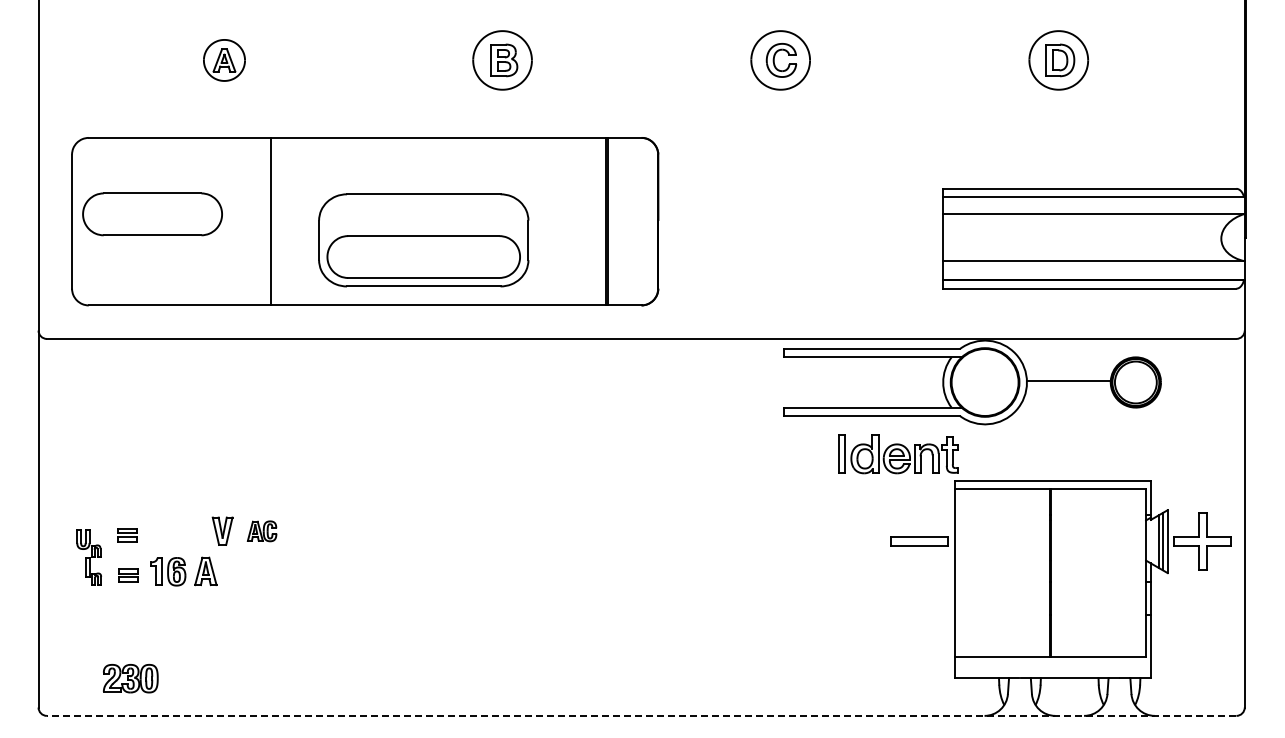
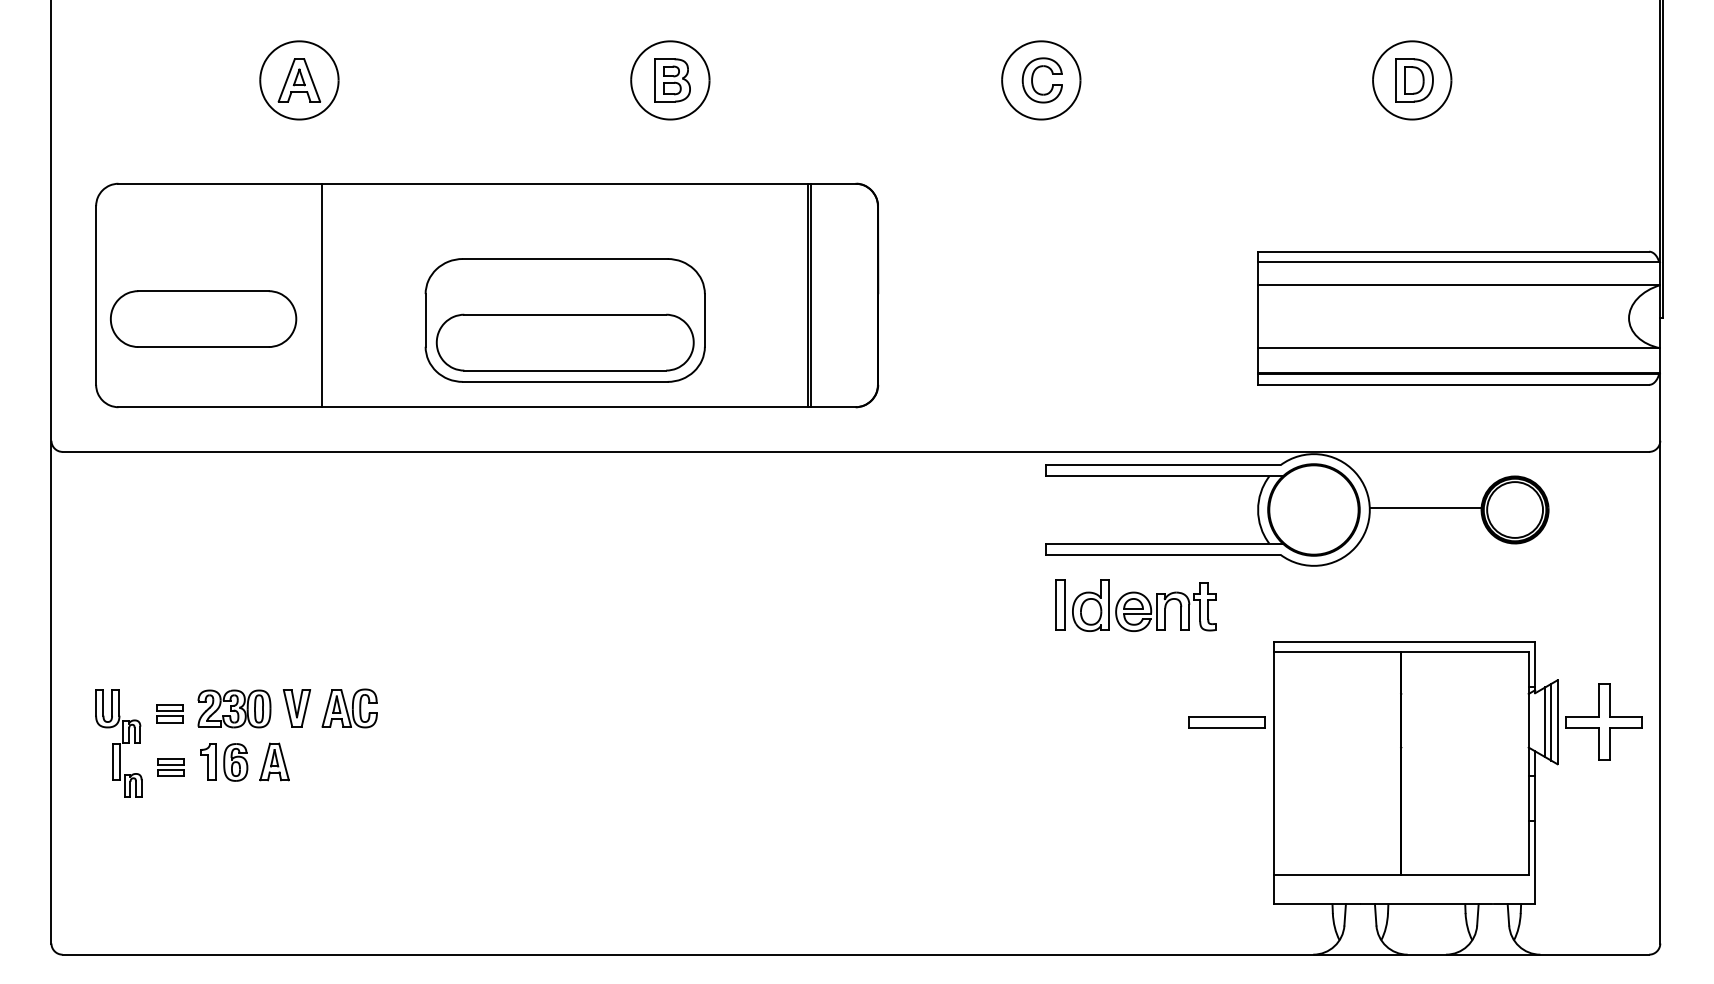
part: (224, 60) -> (299, 80), size x1.43
part: (152, 214) -> (203, 319), moved
line: (270, 221) -> (322, 295), moved
part: (898, 454) -> (1135, 606), moved
part: (261, 531) -> (348, 708), size x1.43
part: (89, 557) -> (119, 743), size x1.43
part: (130, 678) -> (234, 708), moved
line: (641, 715) -> (855, 954), dashed -> solid

